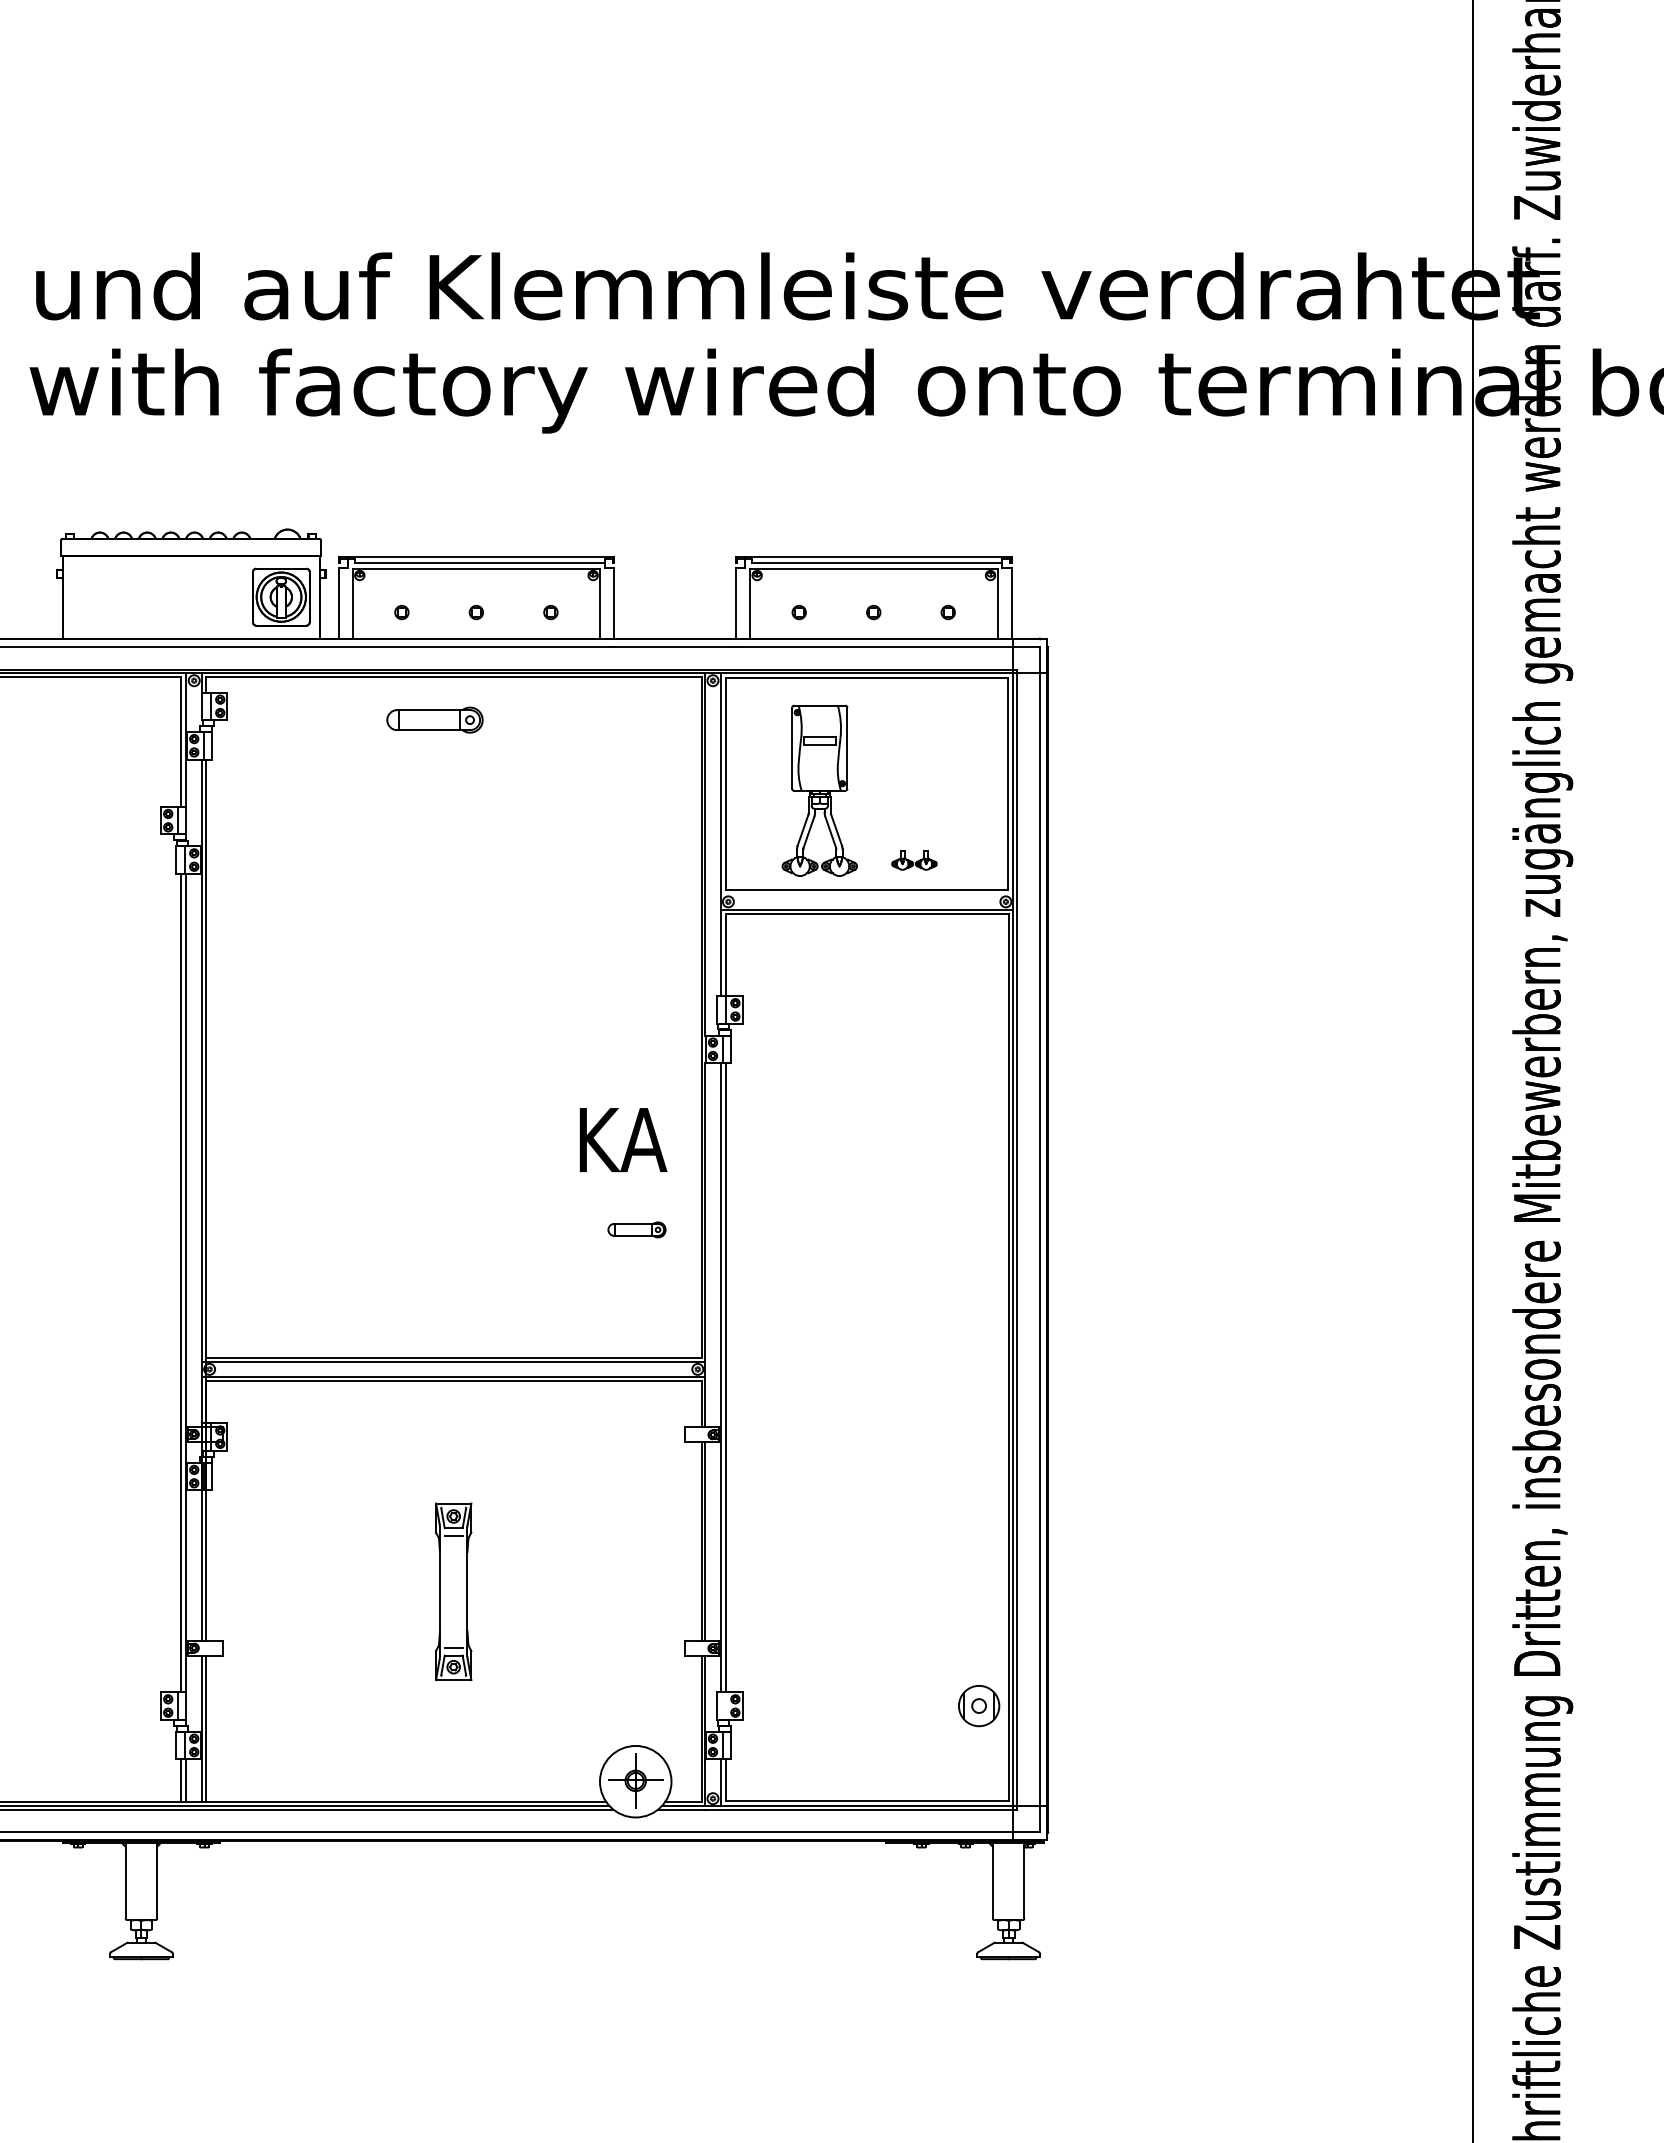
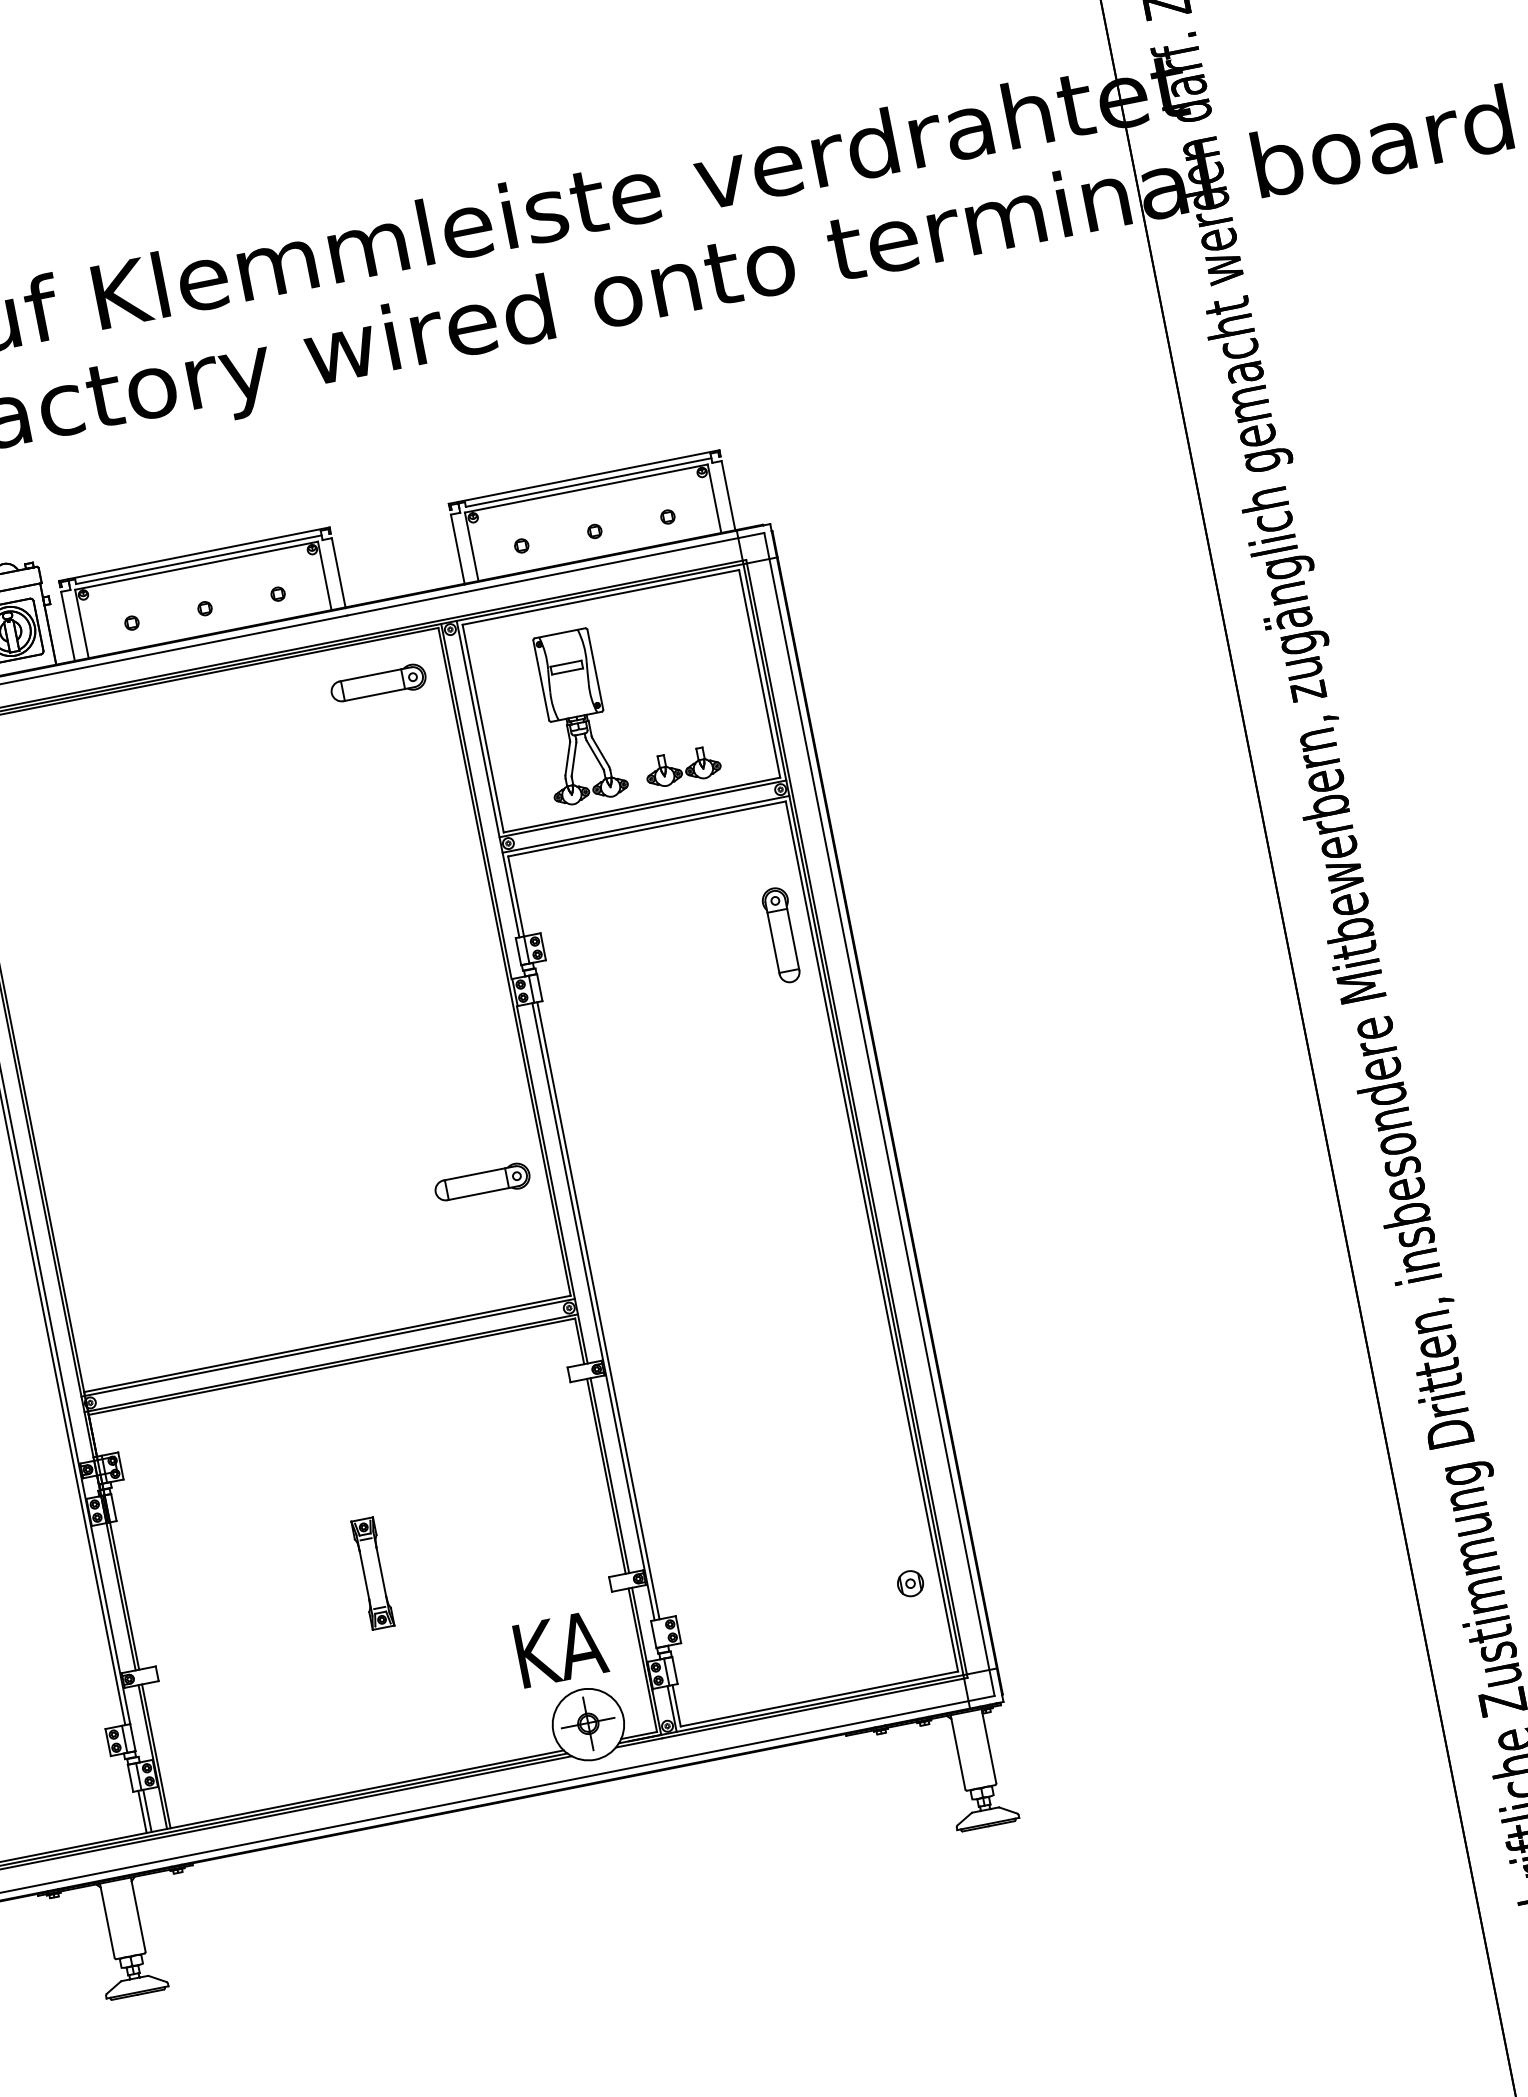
part: (434, 719) -> (377, 683), moved
part: (914, 860) -> (682, 766), size x1.67
line: (866, 893) -> (642, 808), added
part: (978, 1044) -> (781, 934), added
text: (623, 1140) -> (561, 1649), moved
part: (636, 1229) -> (481, 1182), size x1.67
part: (453, 1591) -> (372, 1573), size x0.62
part: (978, 1705) -> (909, 1583), size x0.62

